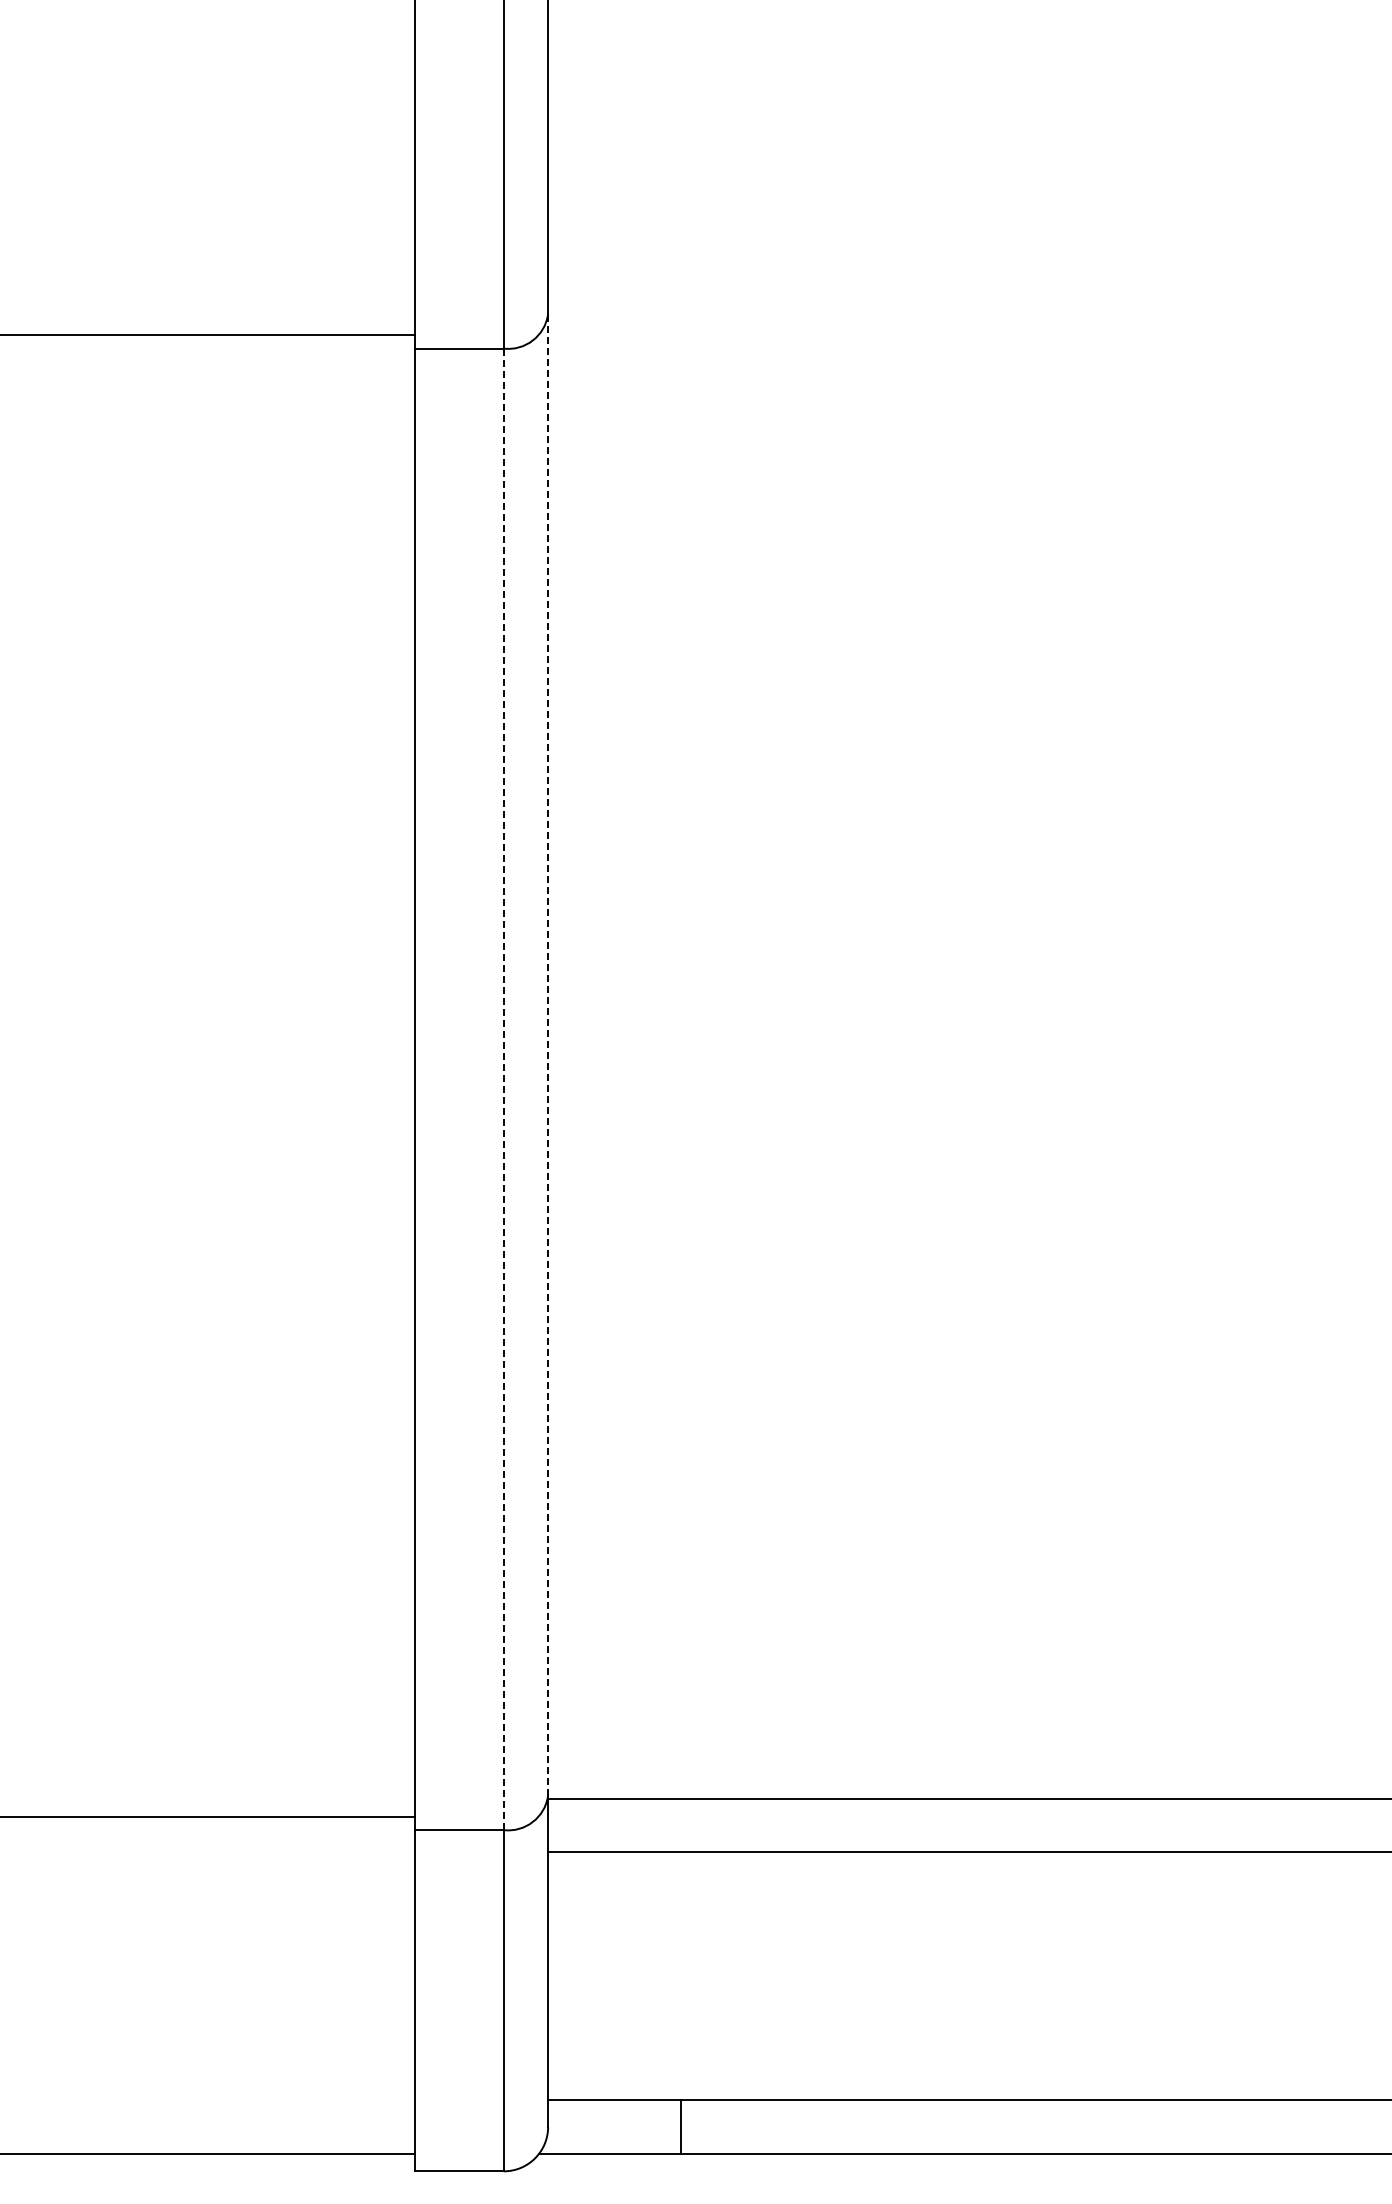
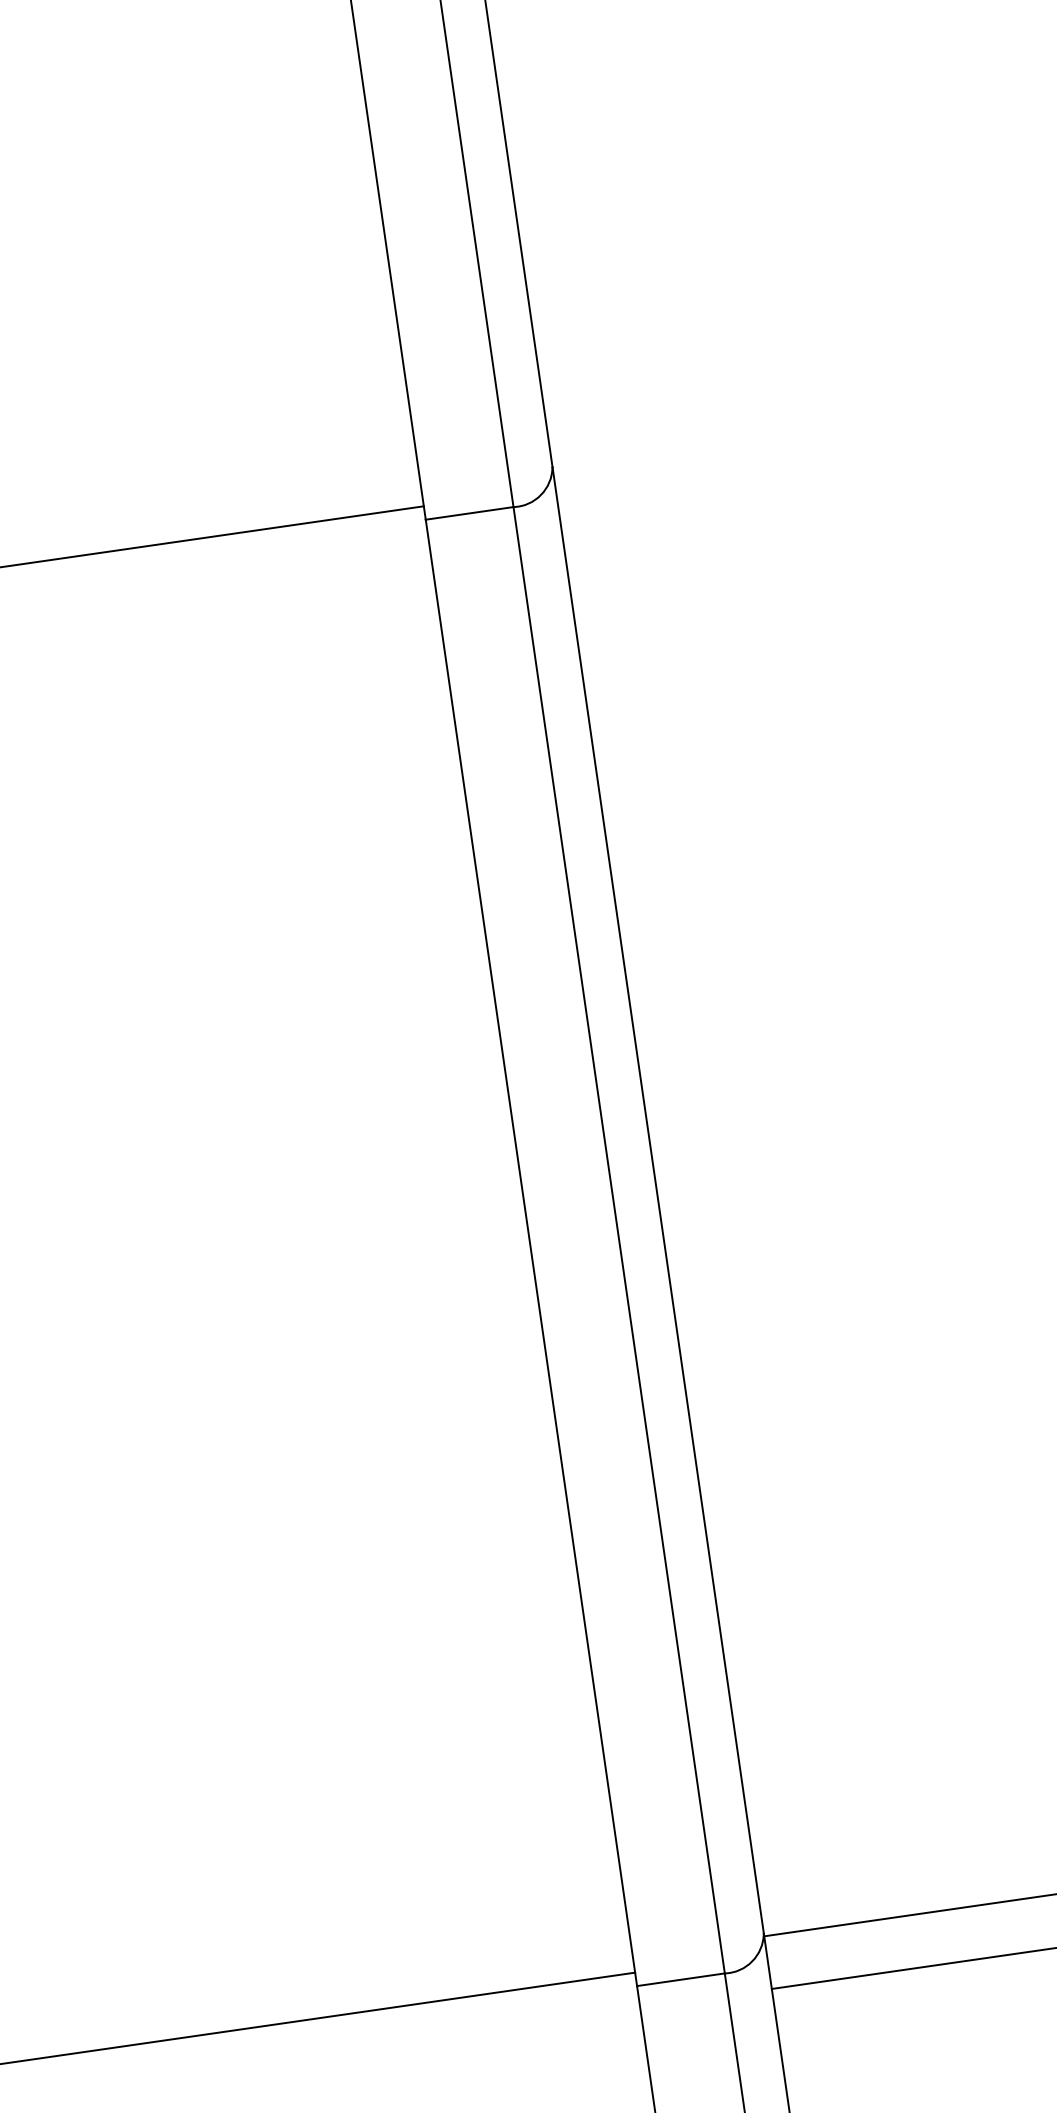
line: (548, 1055) -> (658, 1200), dashed -> solid
line: (503, 1089) -> (618, 1240), dashed -> solid

